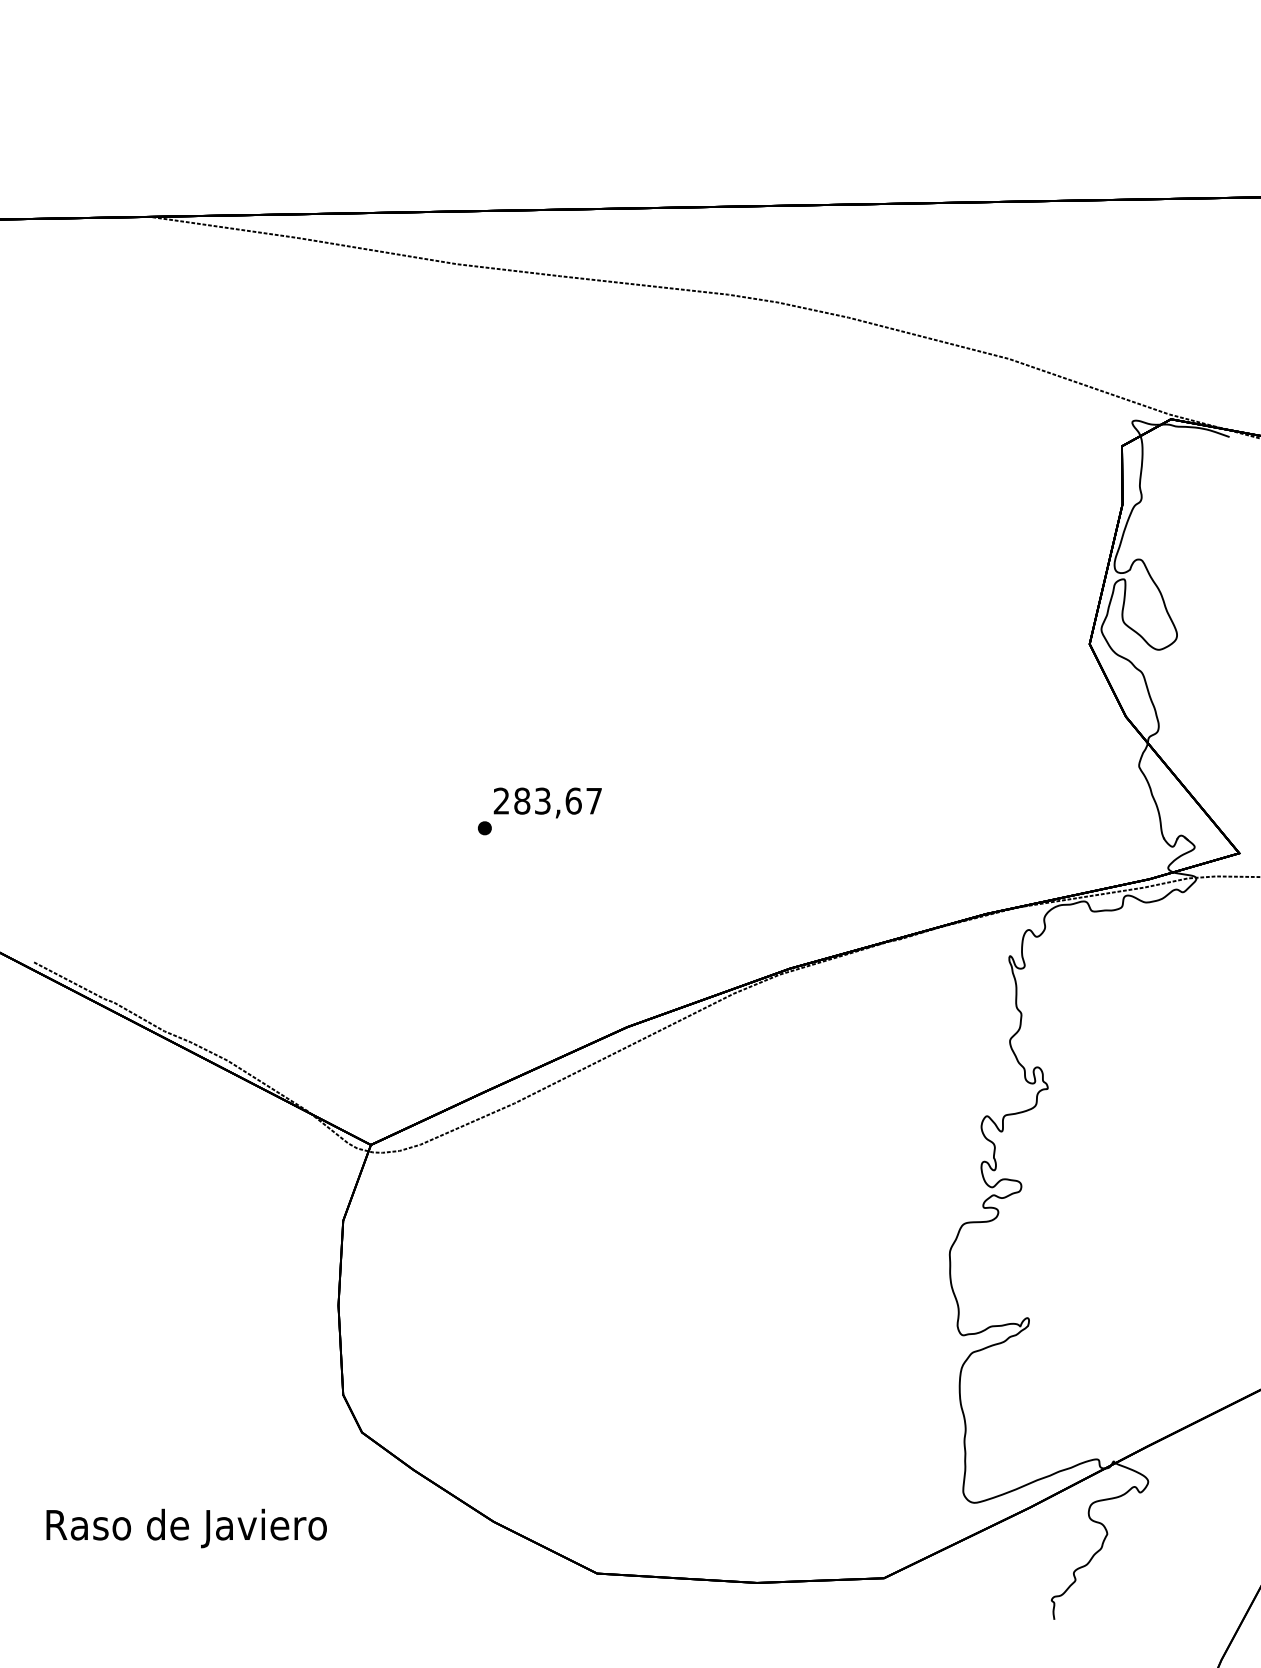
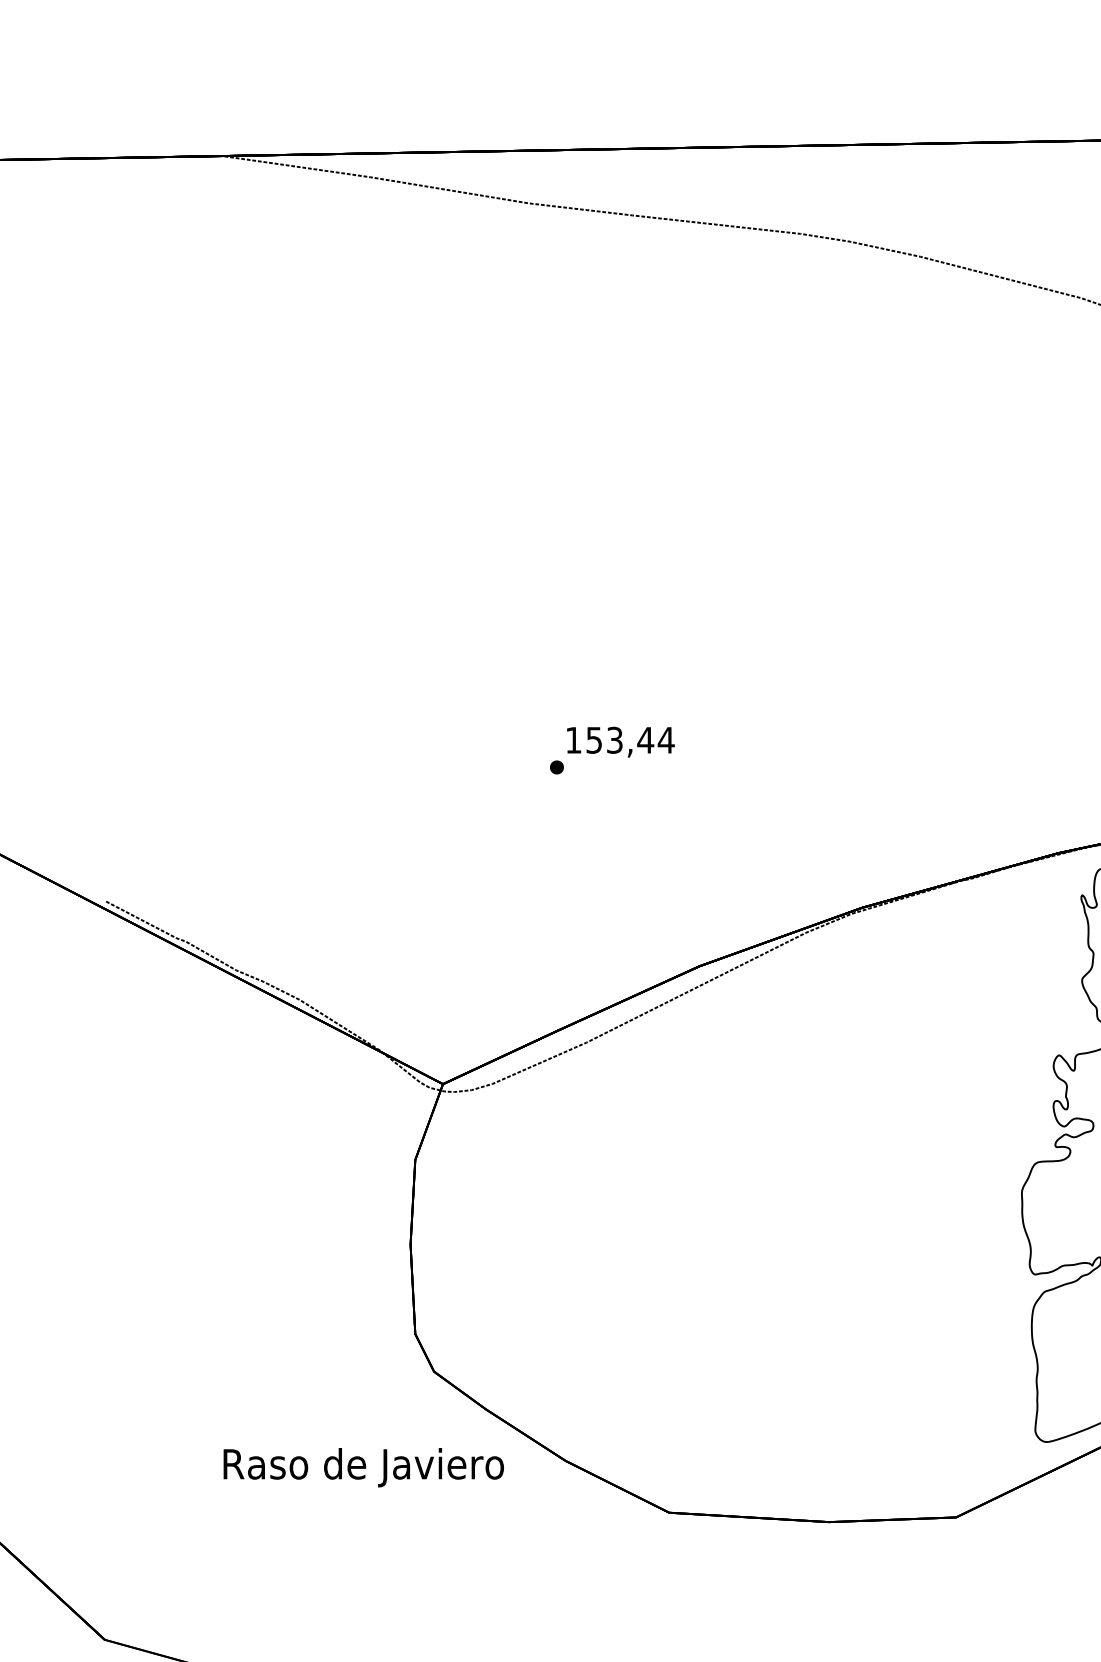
text: (547, 800) -> (619, 739), 283,67 -> 153,44
text: (186, 1528) -> (363, 1467), moved

